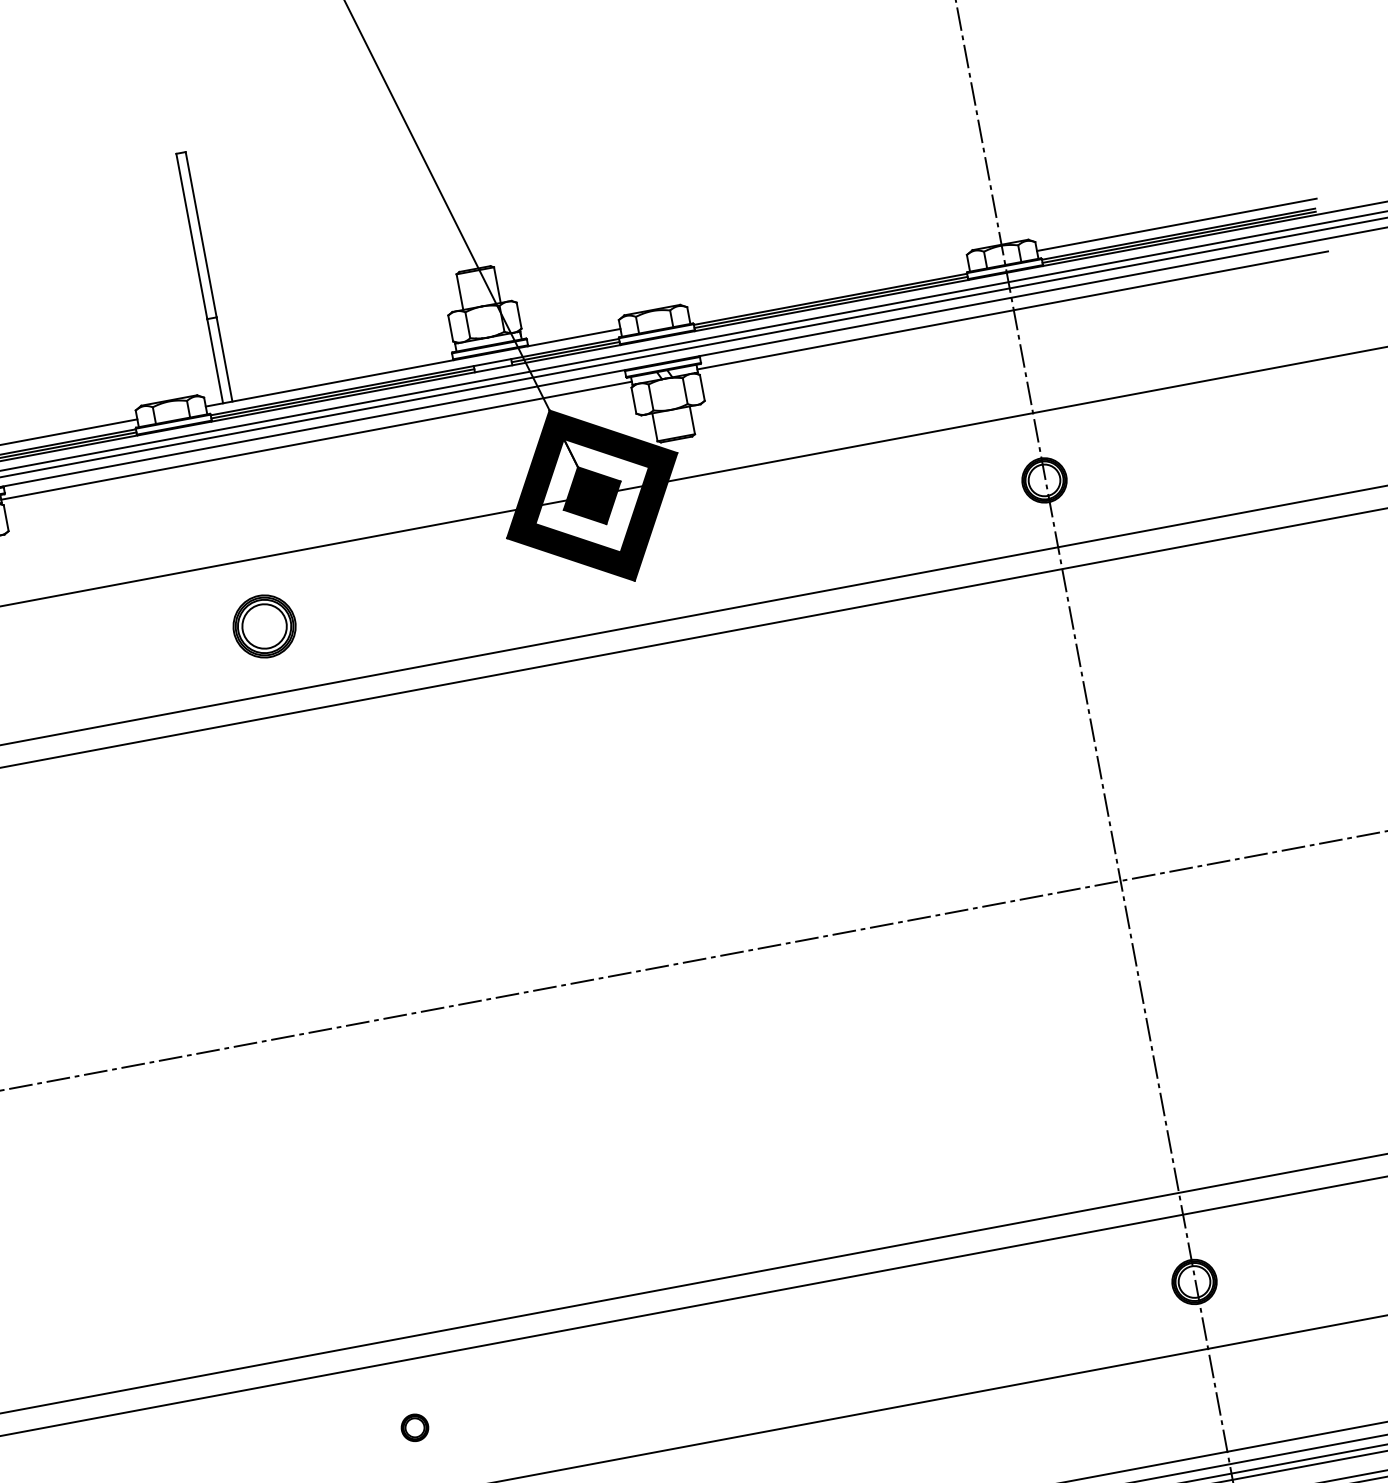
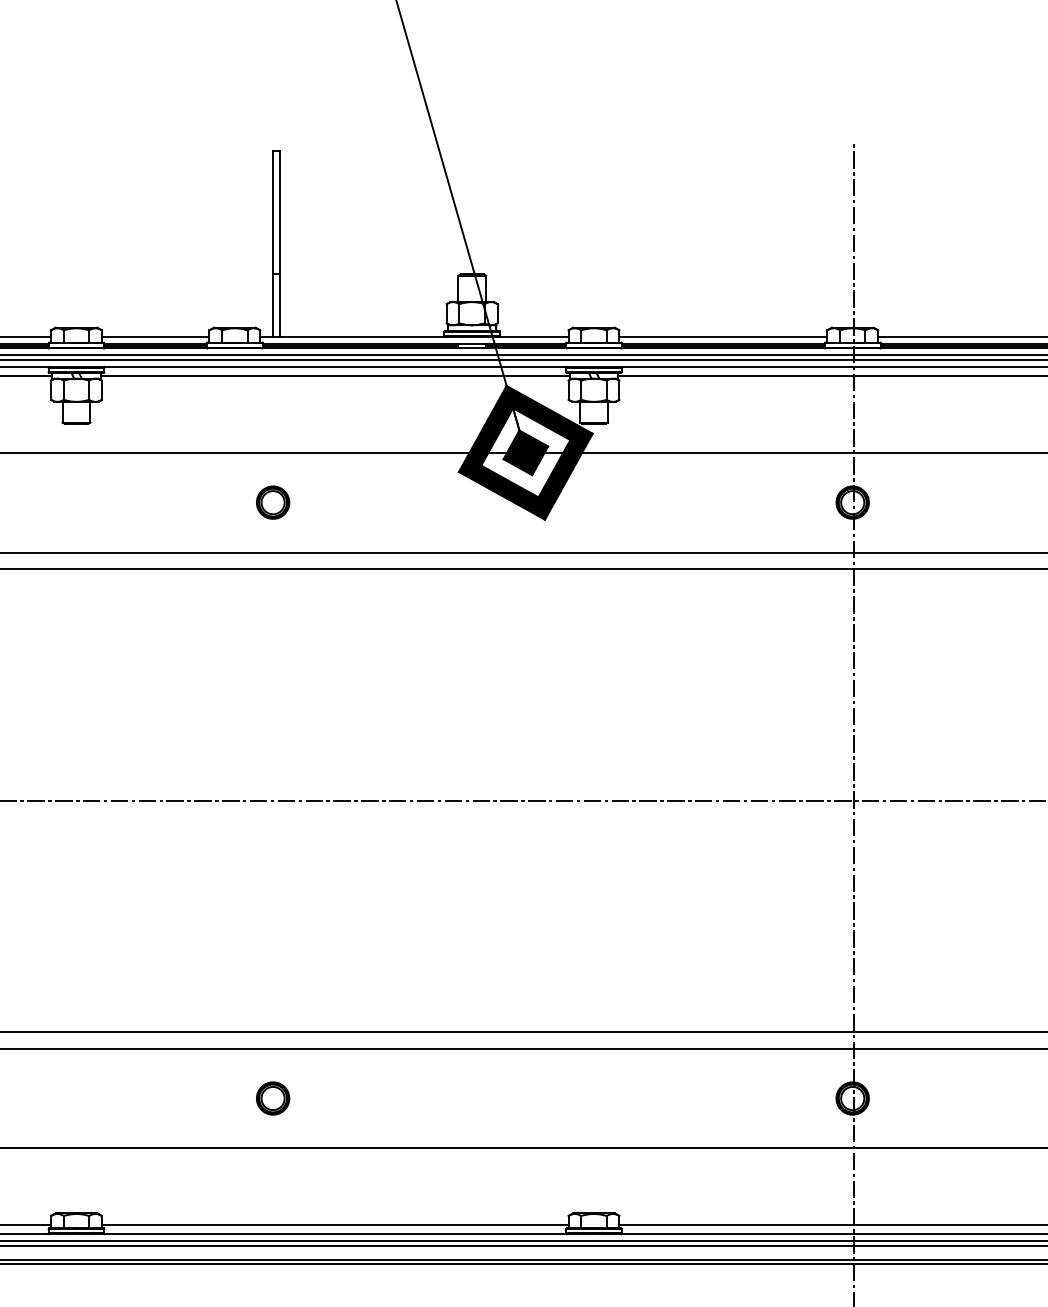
line: (828, 289) -> (723, 336), added
part: (265, 626) -> (273, 502), size x0.71
part: (415, 1427) -> (273, 1098), size x1.67

